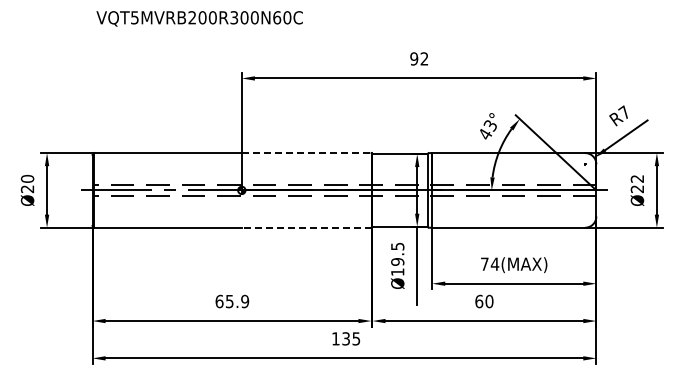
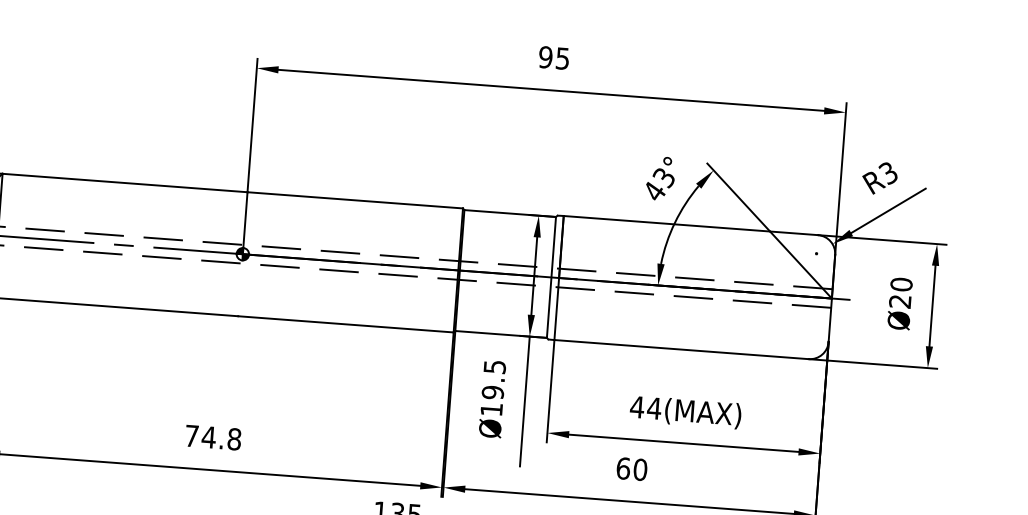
text: (424, 58) -> (562, 57), 92 -> 95
text: (624, 112) -> (888, 172), R7 -> R3
line: (306, 153) -> (354, 200), dashed -> solid
text: (637, 178) -> (901, 283), Ø22 -> Ø20
line: (306, 227) -> (345, 323), dashed -> solid
text: (484, 263) -> (636, 405), 74(MAX) -> 44(MAX)
text: (232, 301) -> (213, 437), 65.9 -> 74.8

